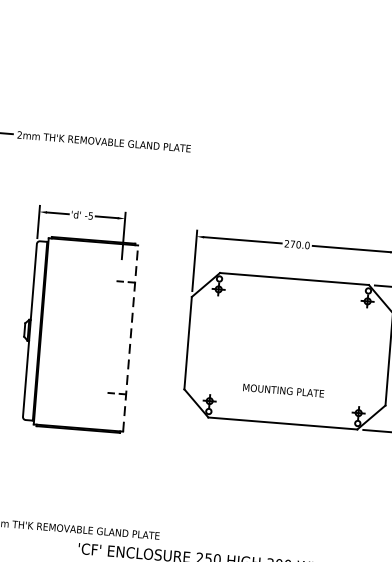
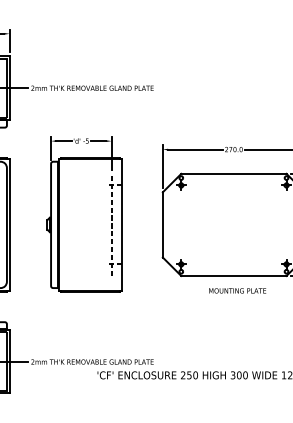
line: (115, 336) -> (111, 224), added
line: (131, 337) -> (122, 224), dashed -> solid
text: (283, 390) -> (237, 290), moved

